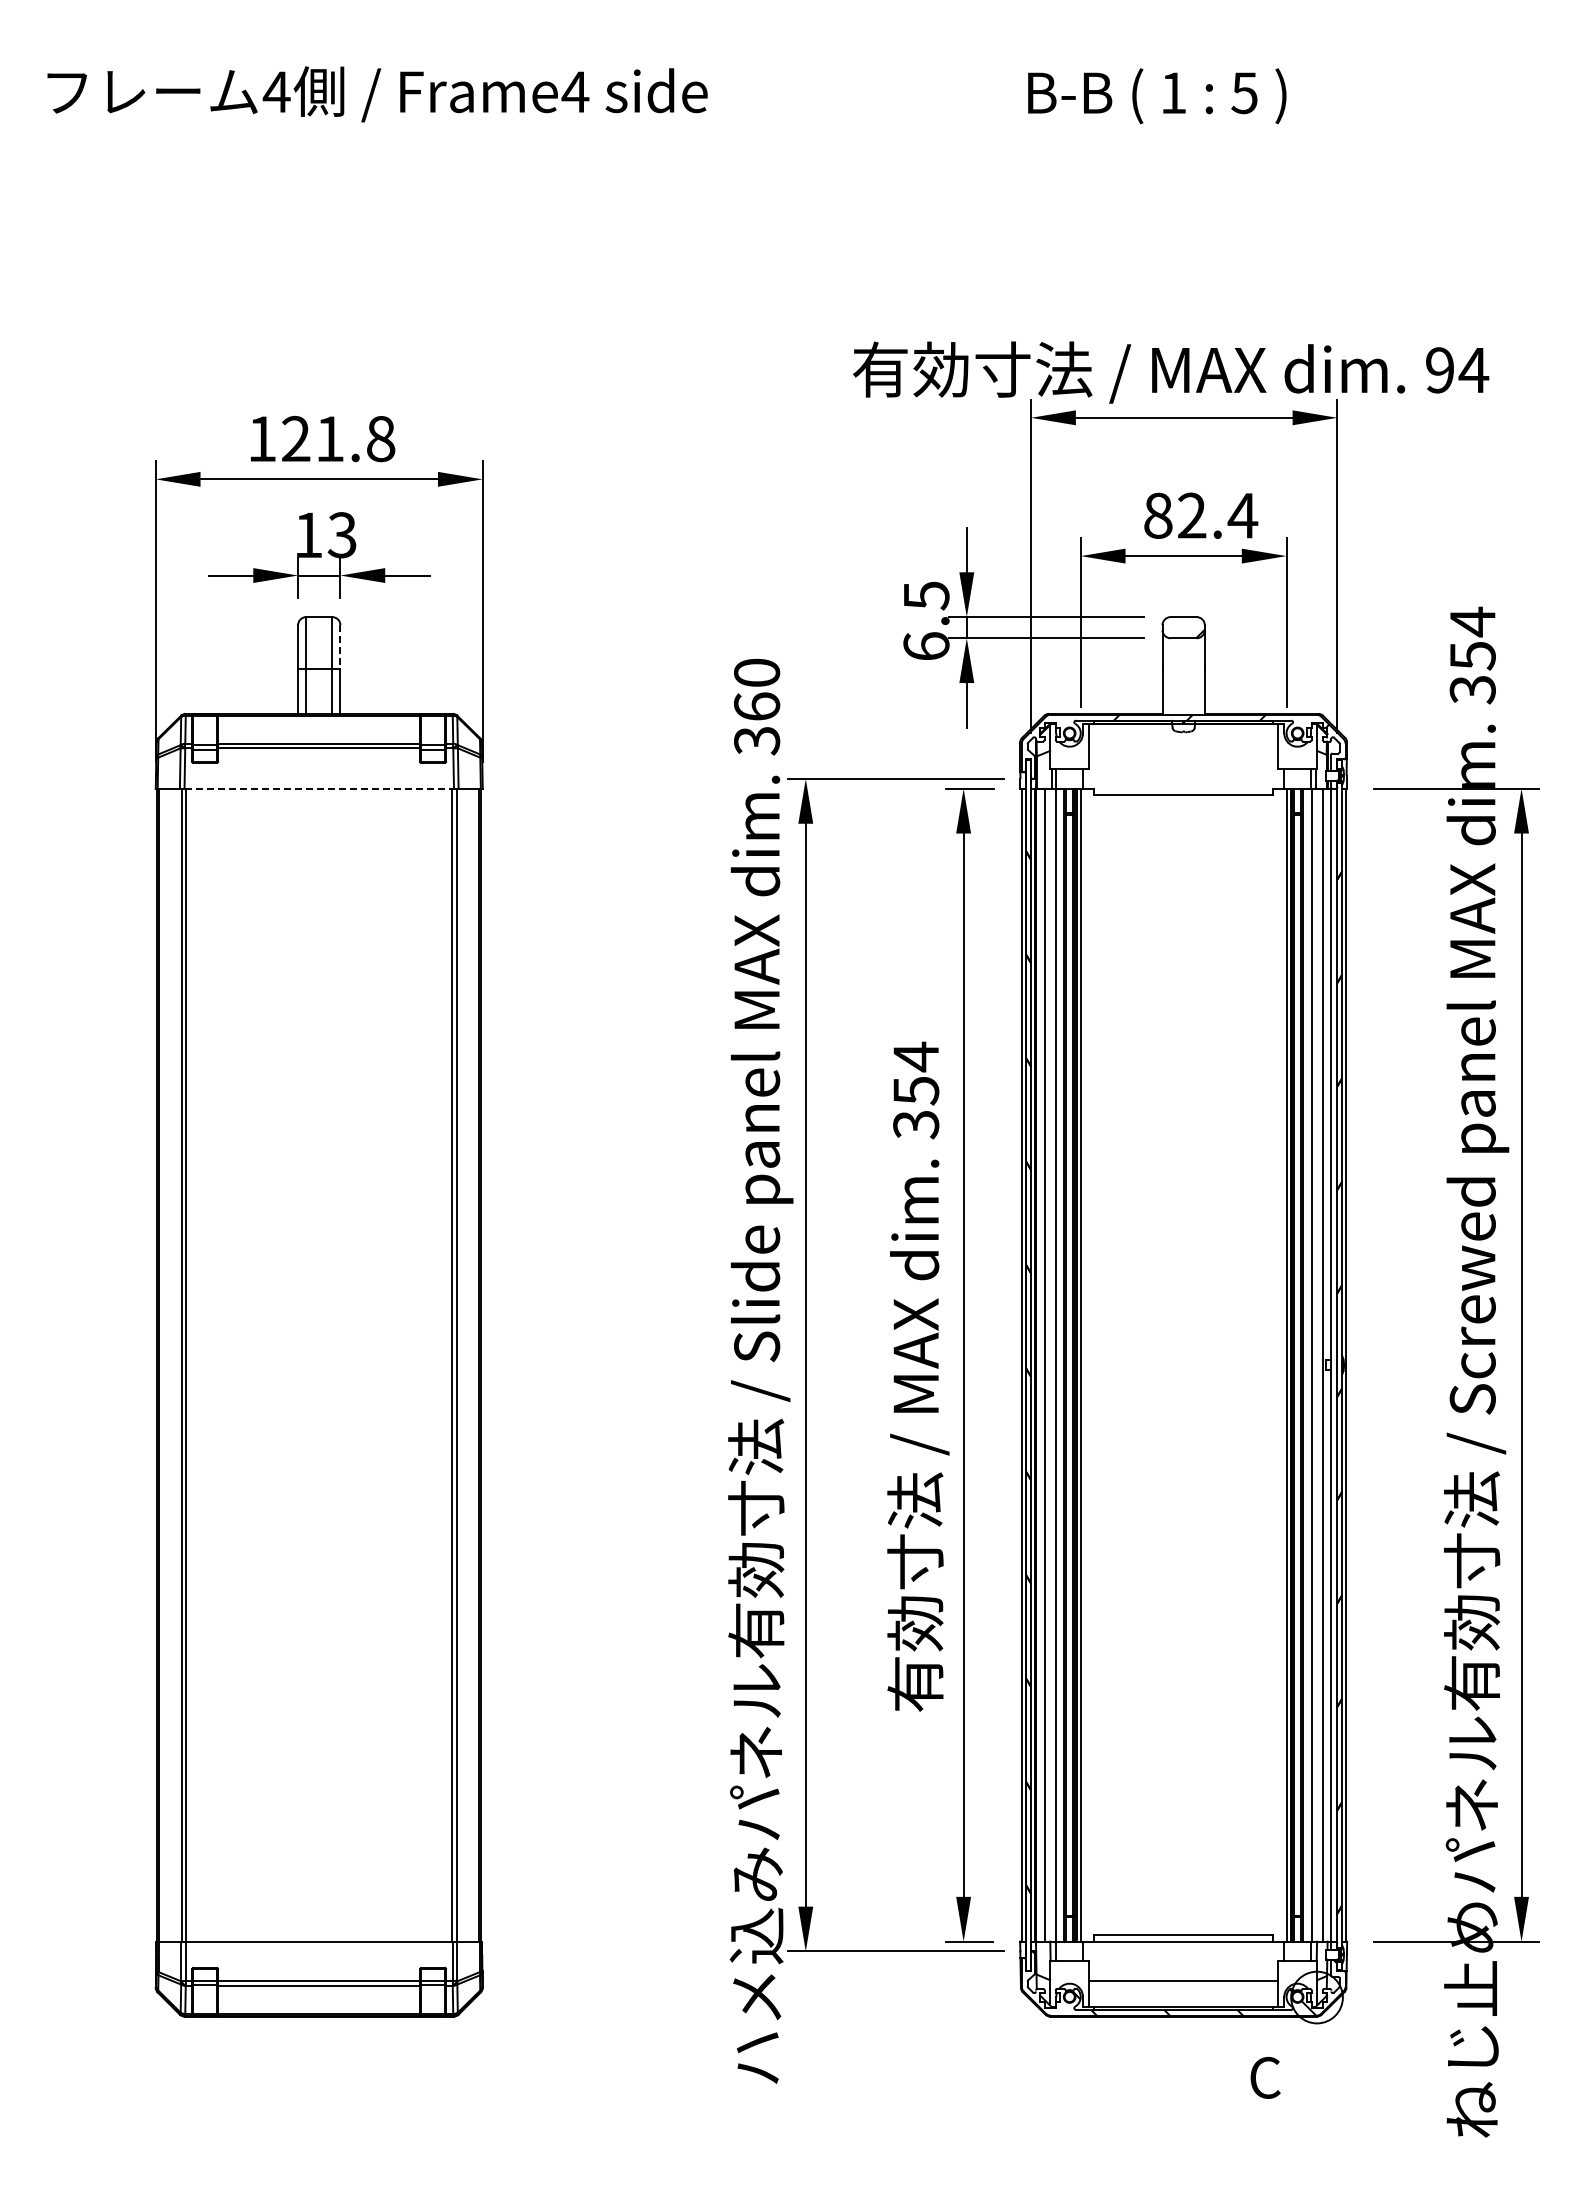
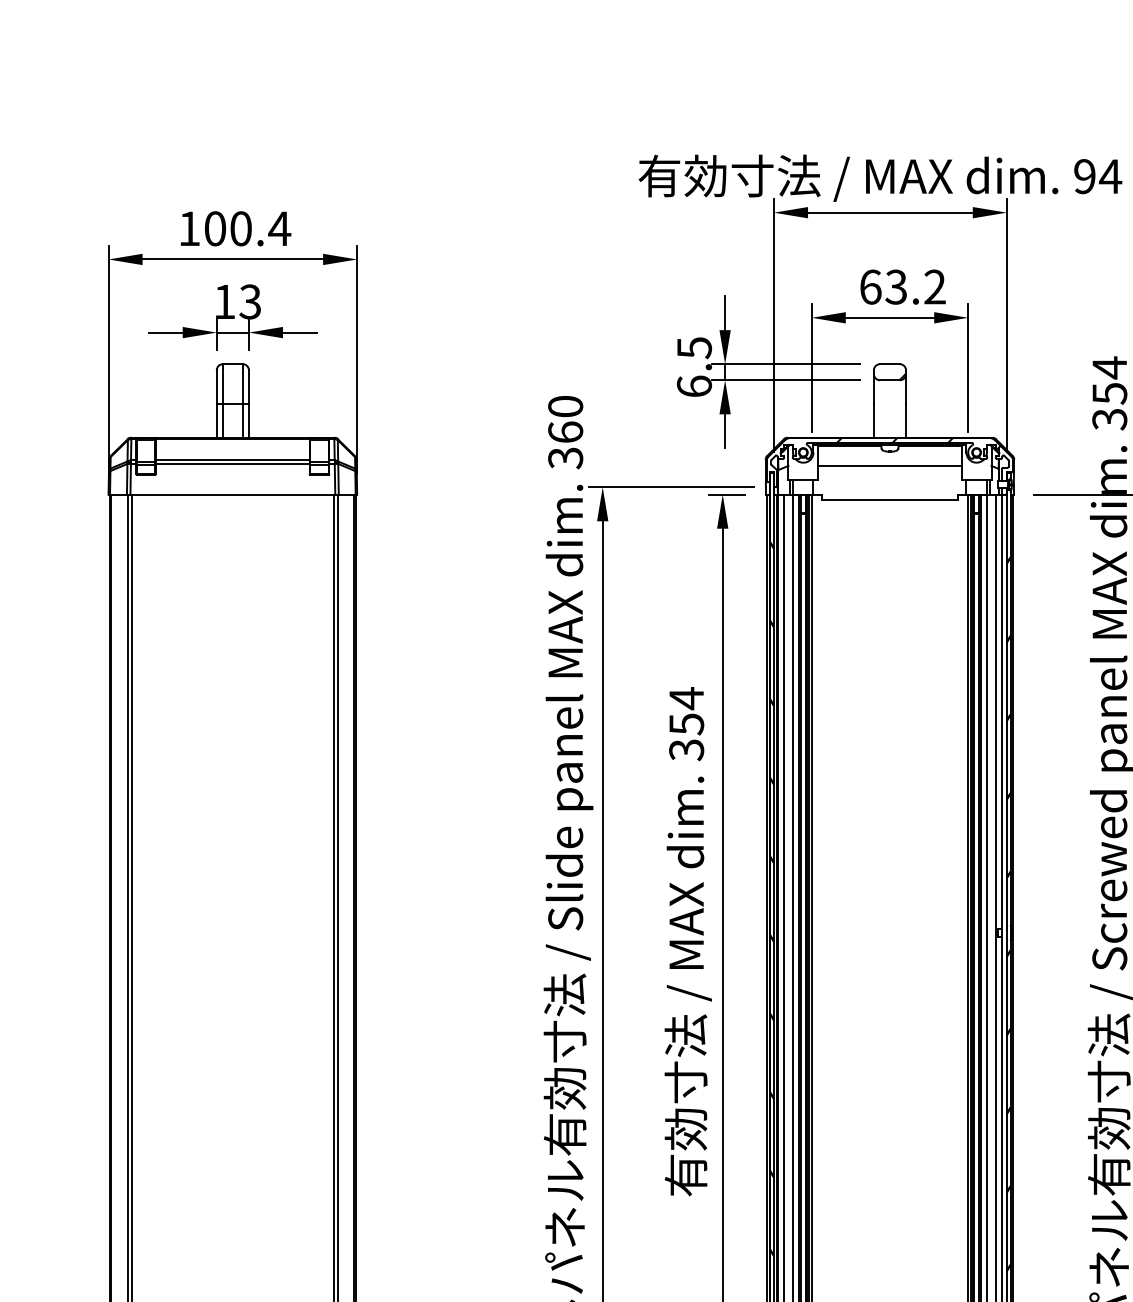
text: (339, 438) -> (248, 228), 121.8 -> 100.4
text: (1201, 515) -> (903, 286), 82.4 -> 63.2
line: (340, 647) -> (249, 387), dashed -> solid
line: (1183, 750) -> (889, 465), added
line: (319, 788) -> (233, 494), dashed -> solid

